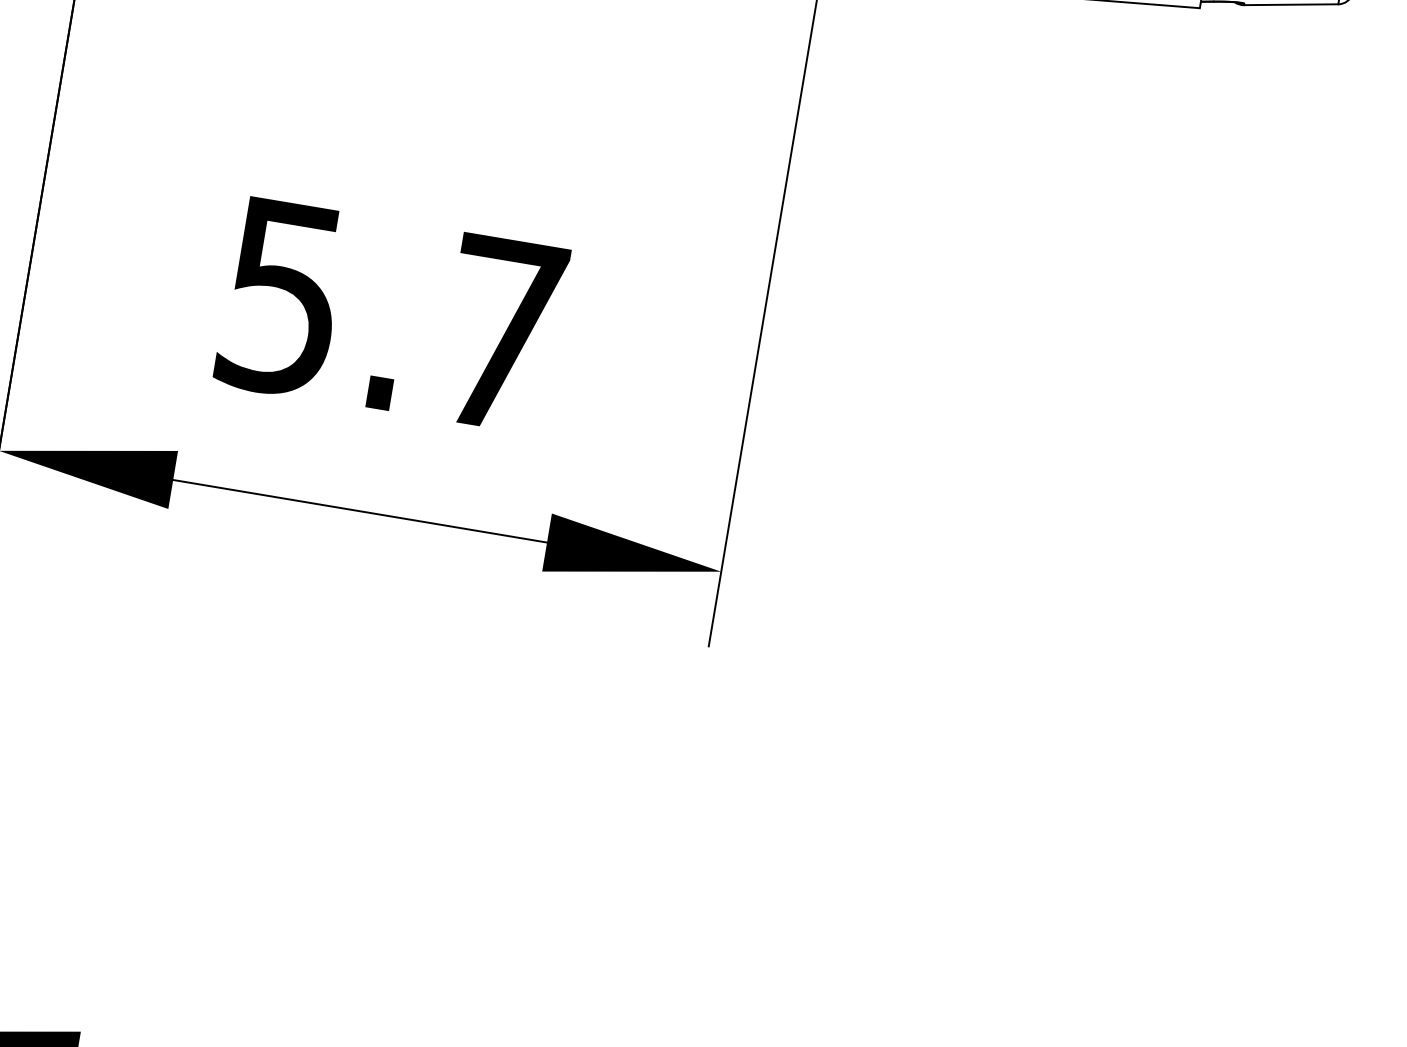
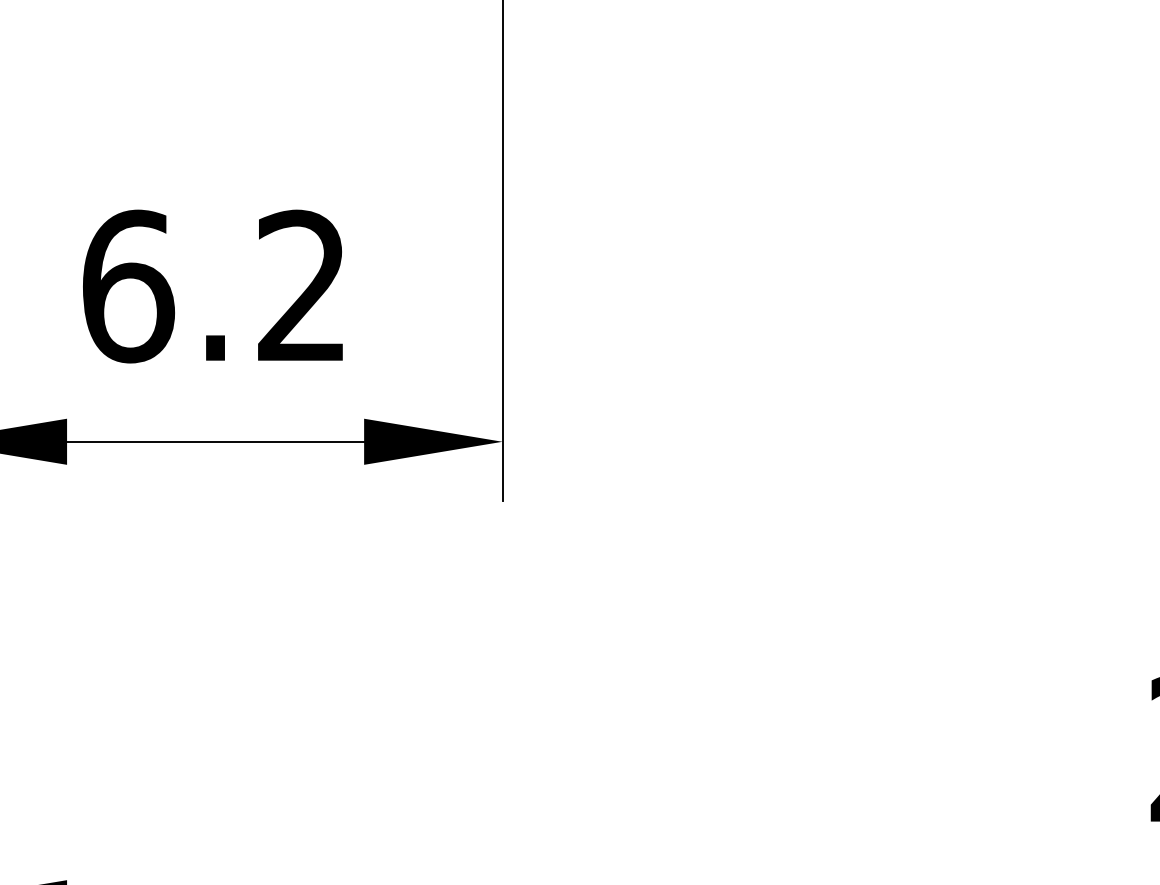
text: (391, 315) -> (214, 286), 5.7 -> 6.2

